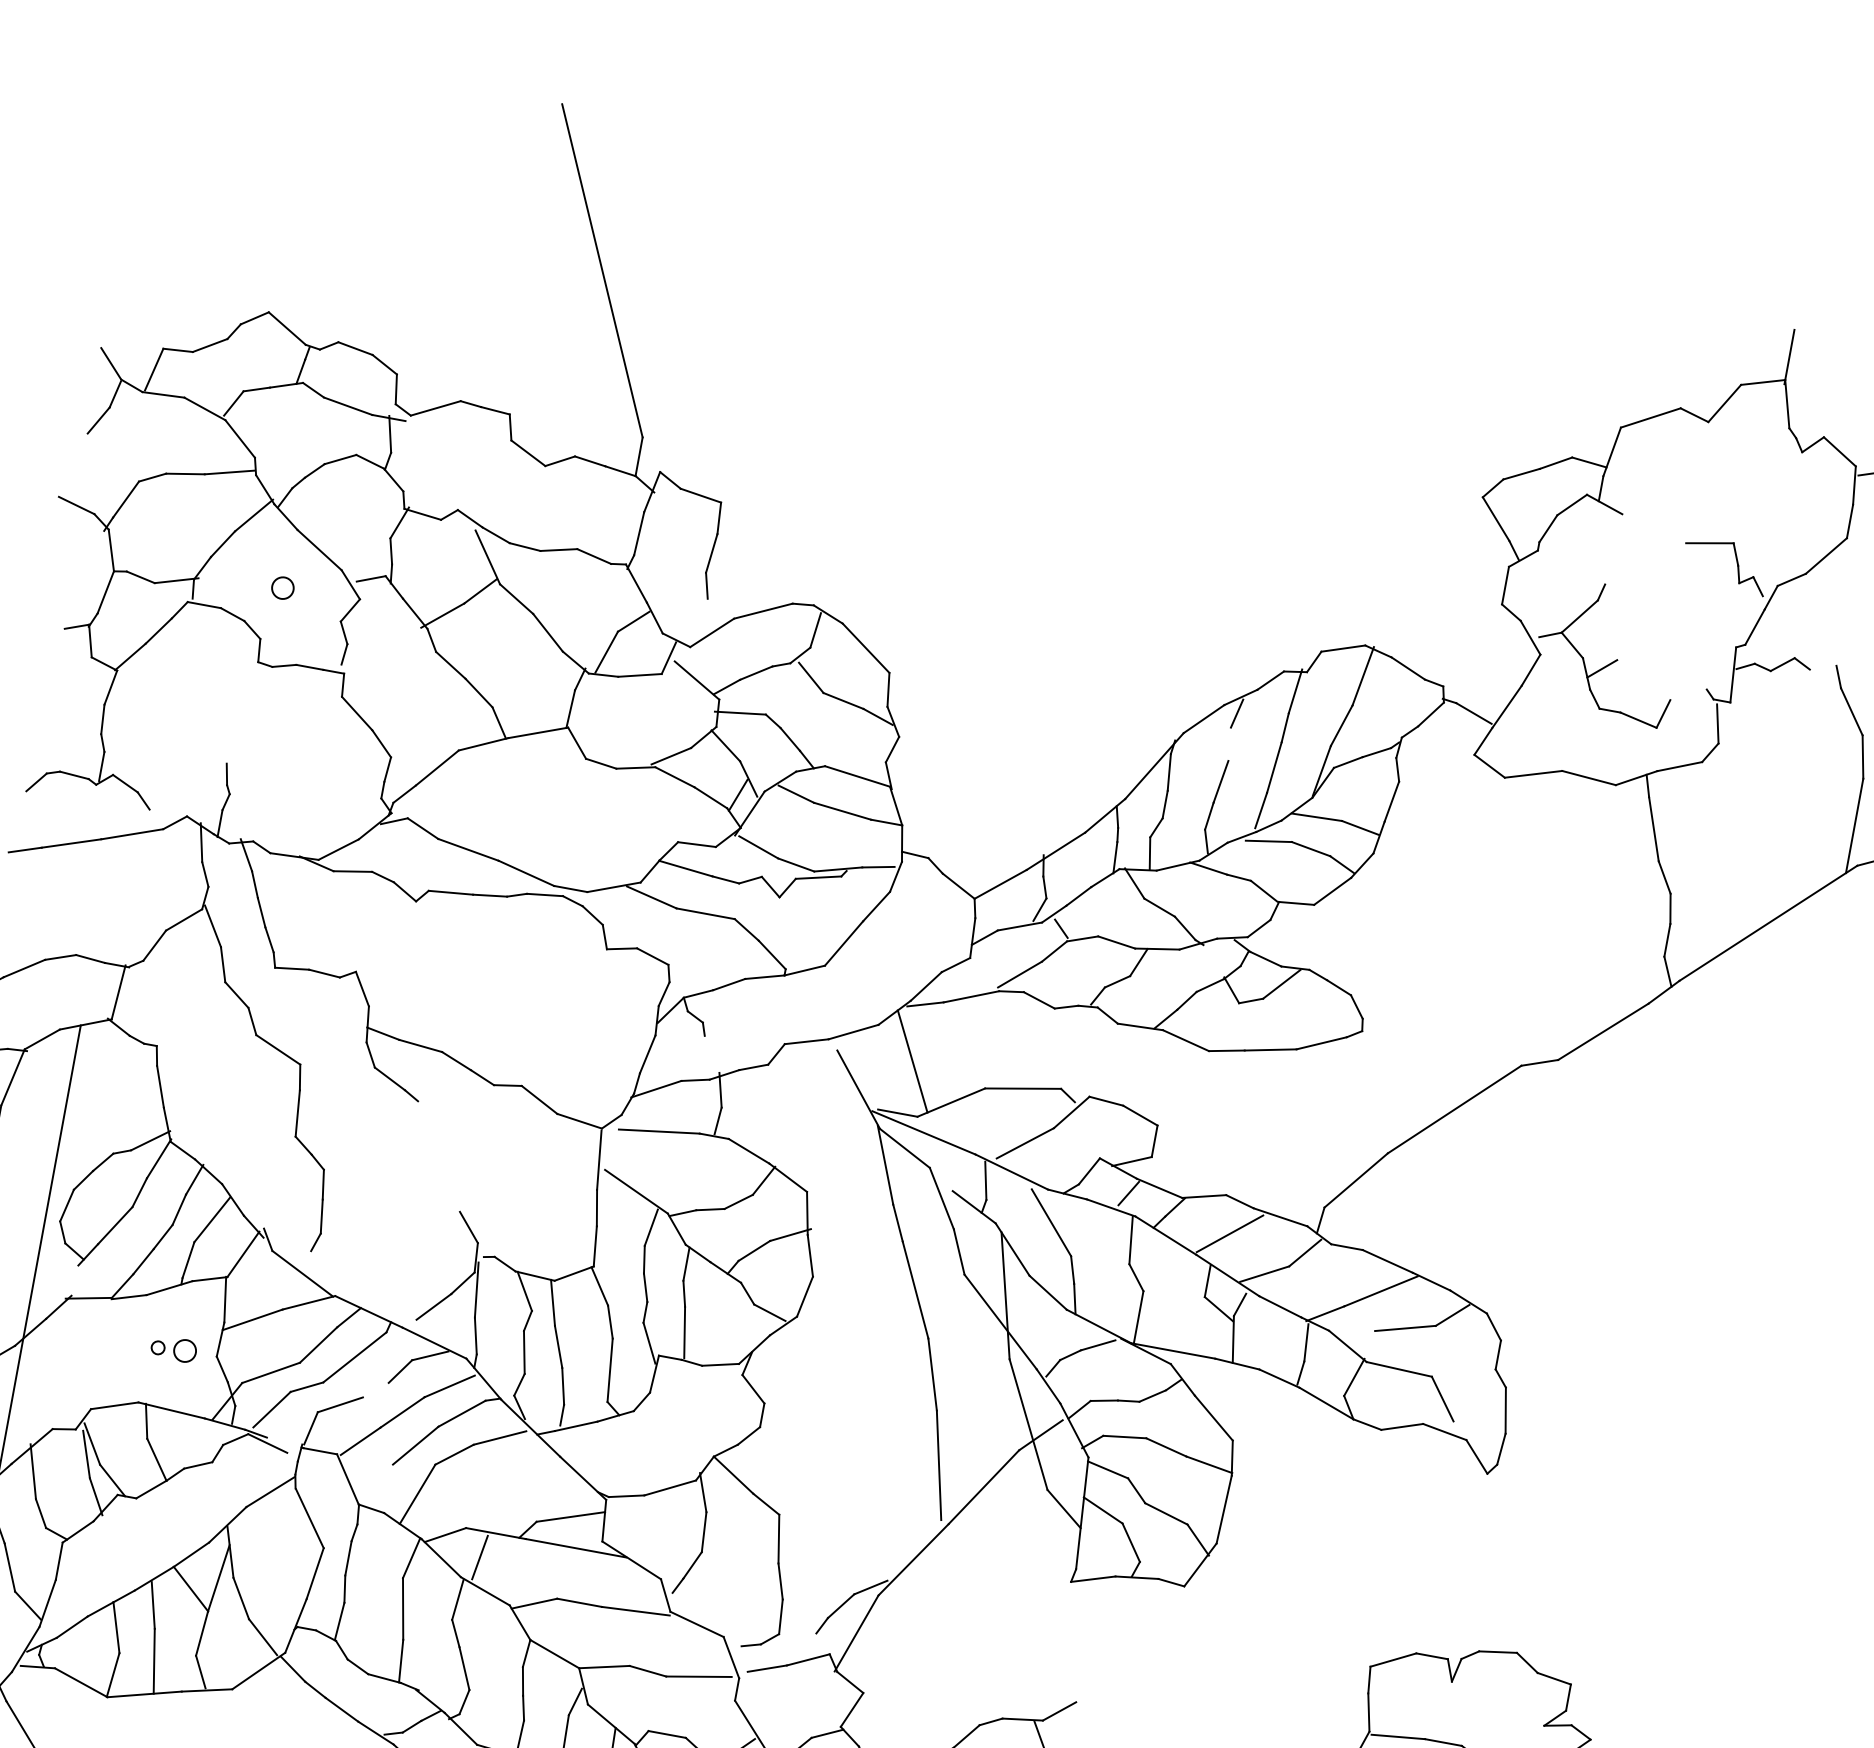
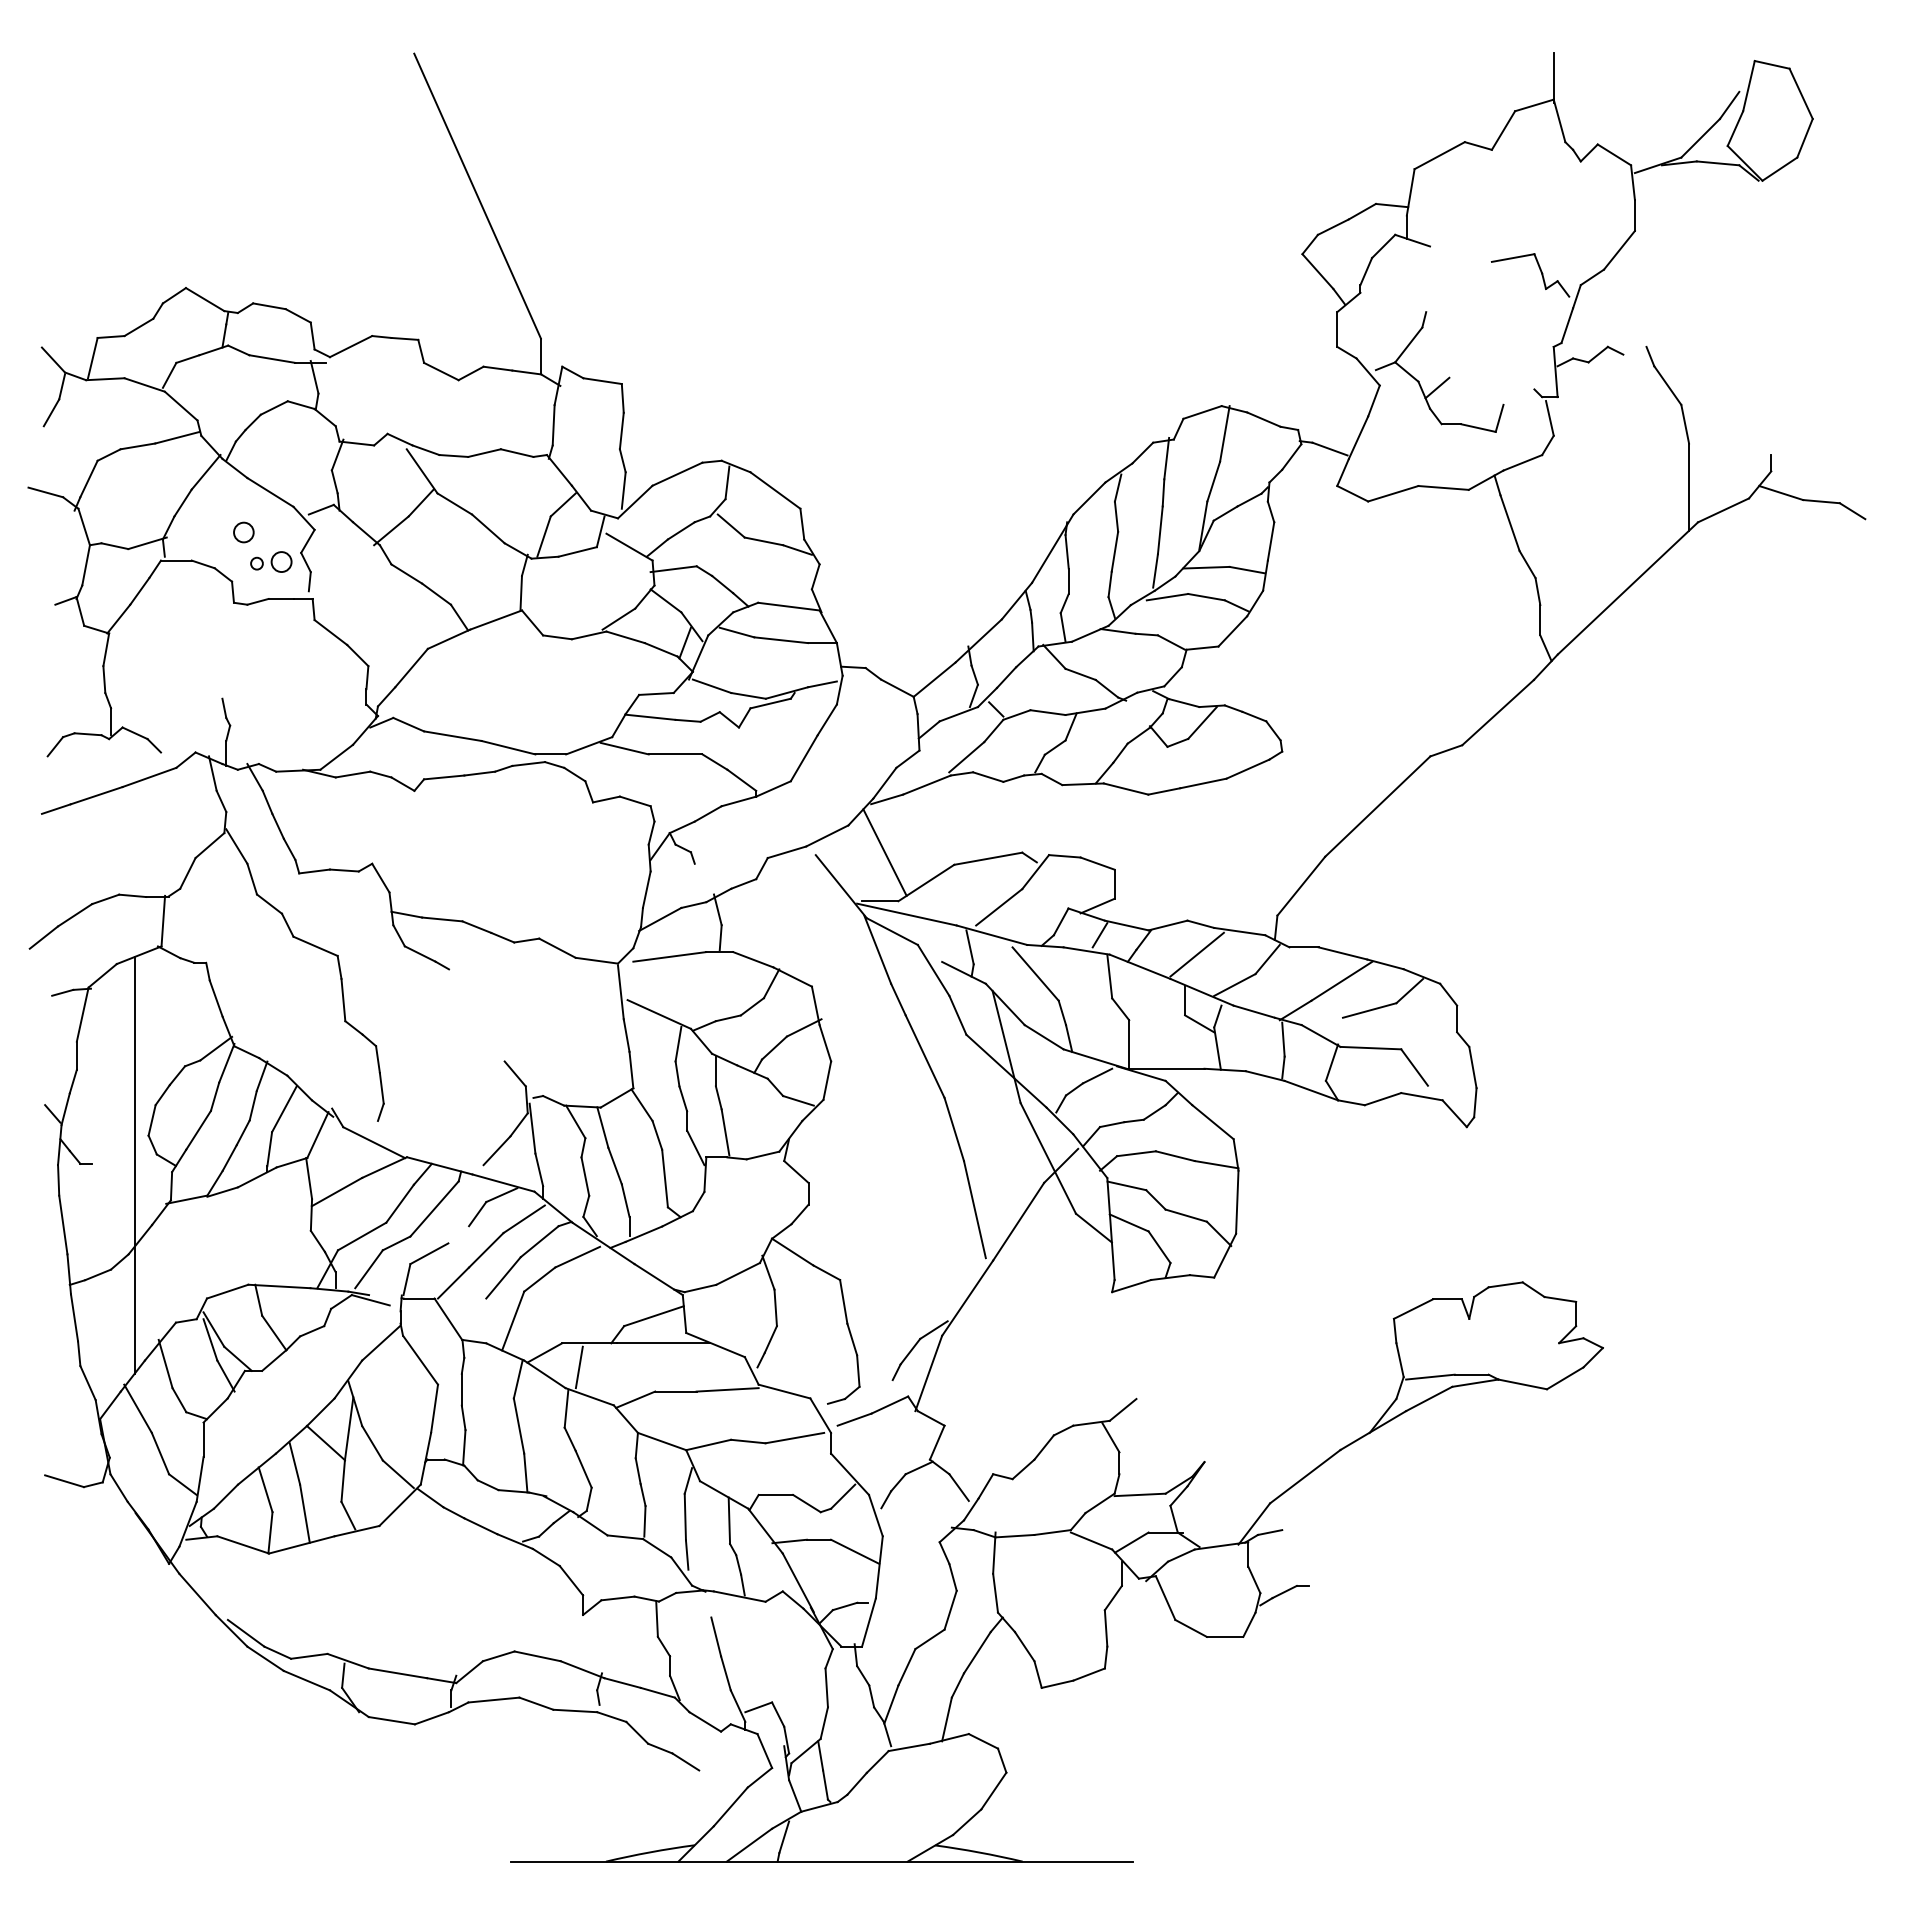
line: (701, 618) -> (623, 490), added
line: (1229, 744) -> (1116, 516), added
line: (74, 1280) -> (171, 1186), added
part: (174, 1348) -> (271, 561), moved

